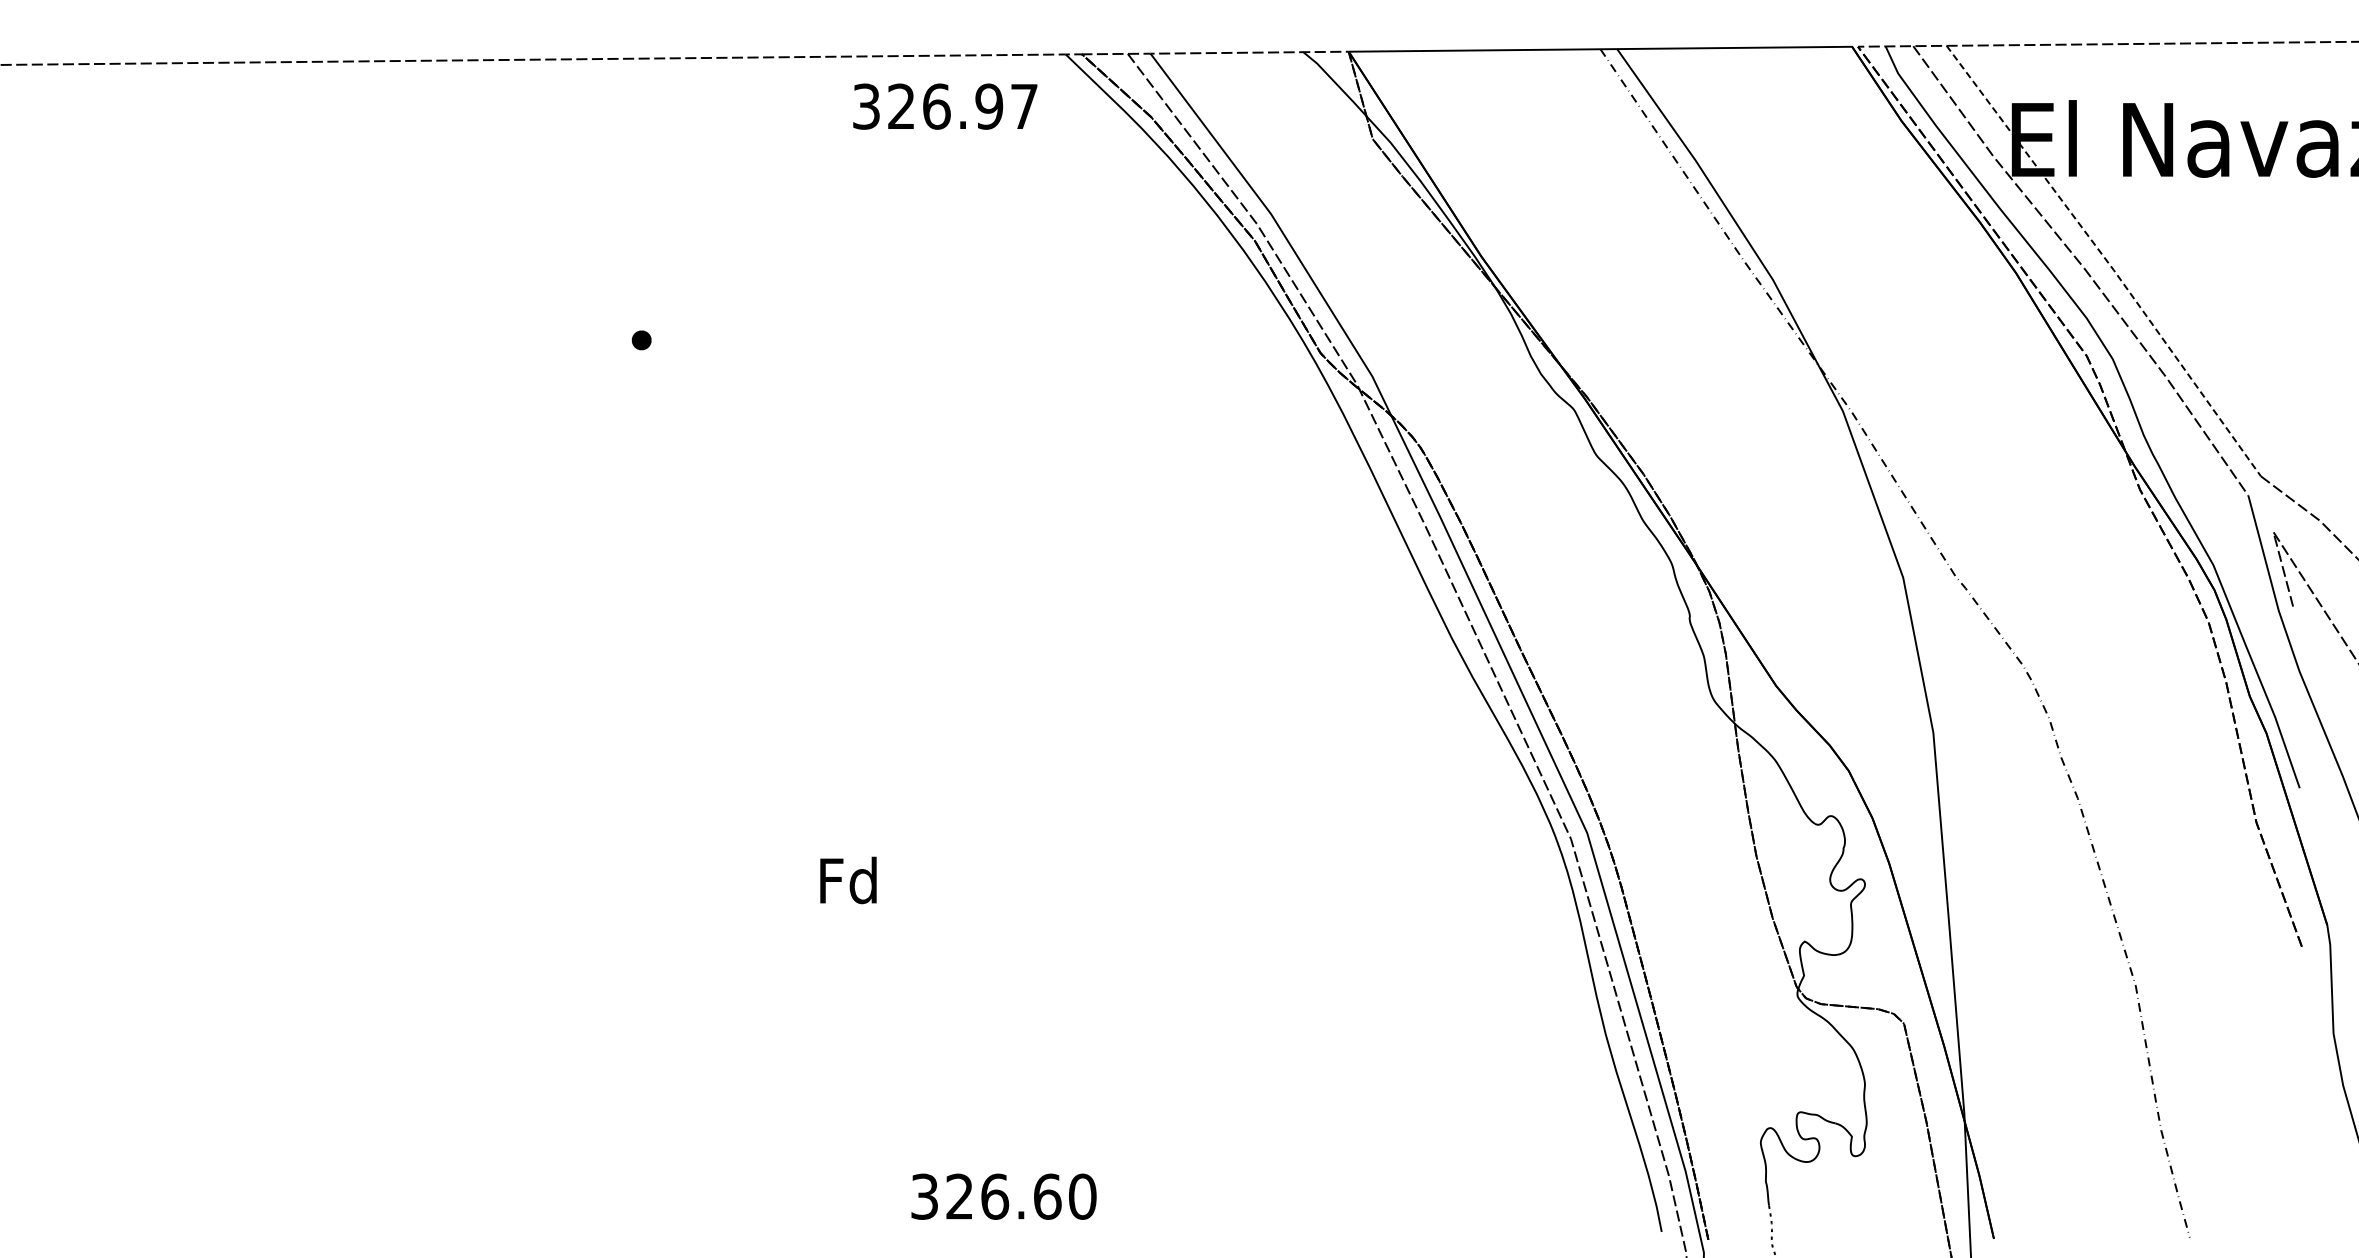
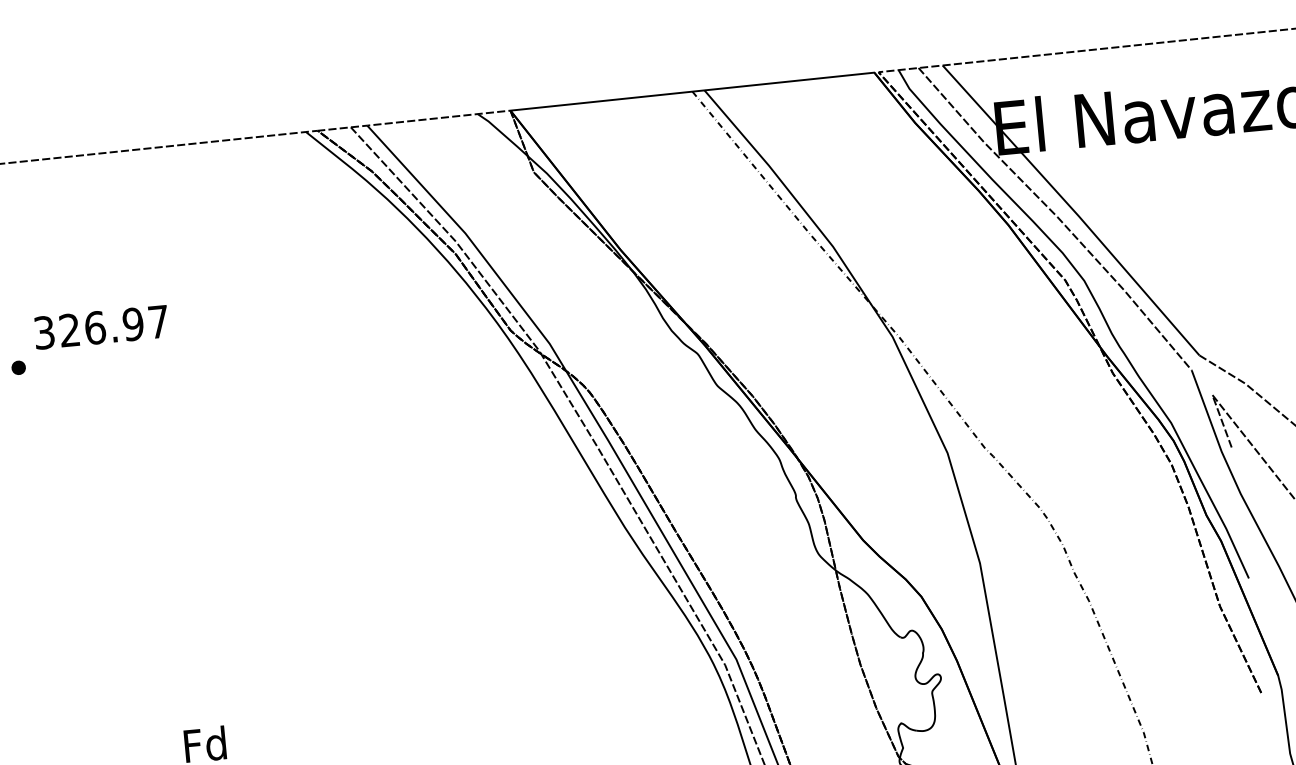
text: (945, 106) -> (101, 327), moved
line: (2106, 260) -> (1073, 209), dashed -> solid

